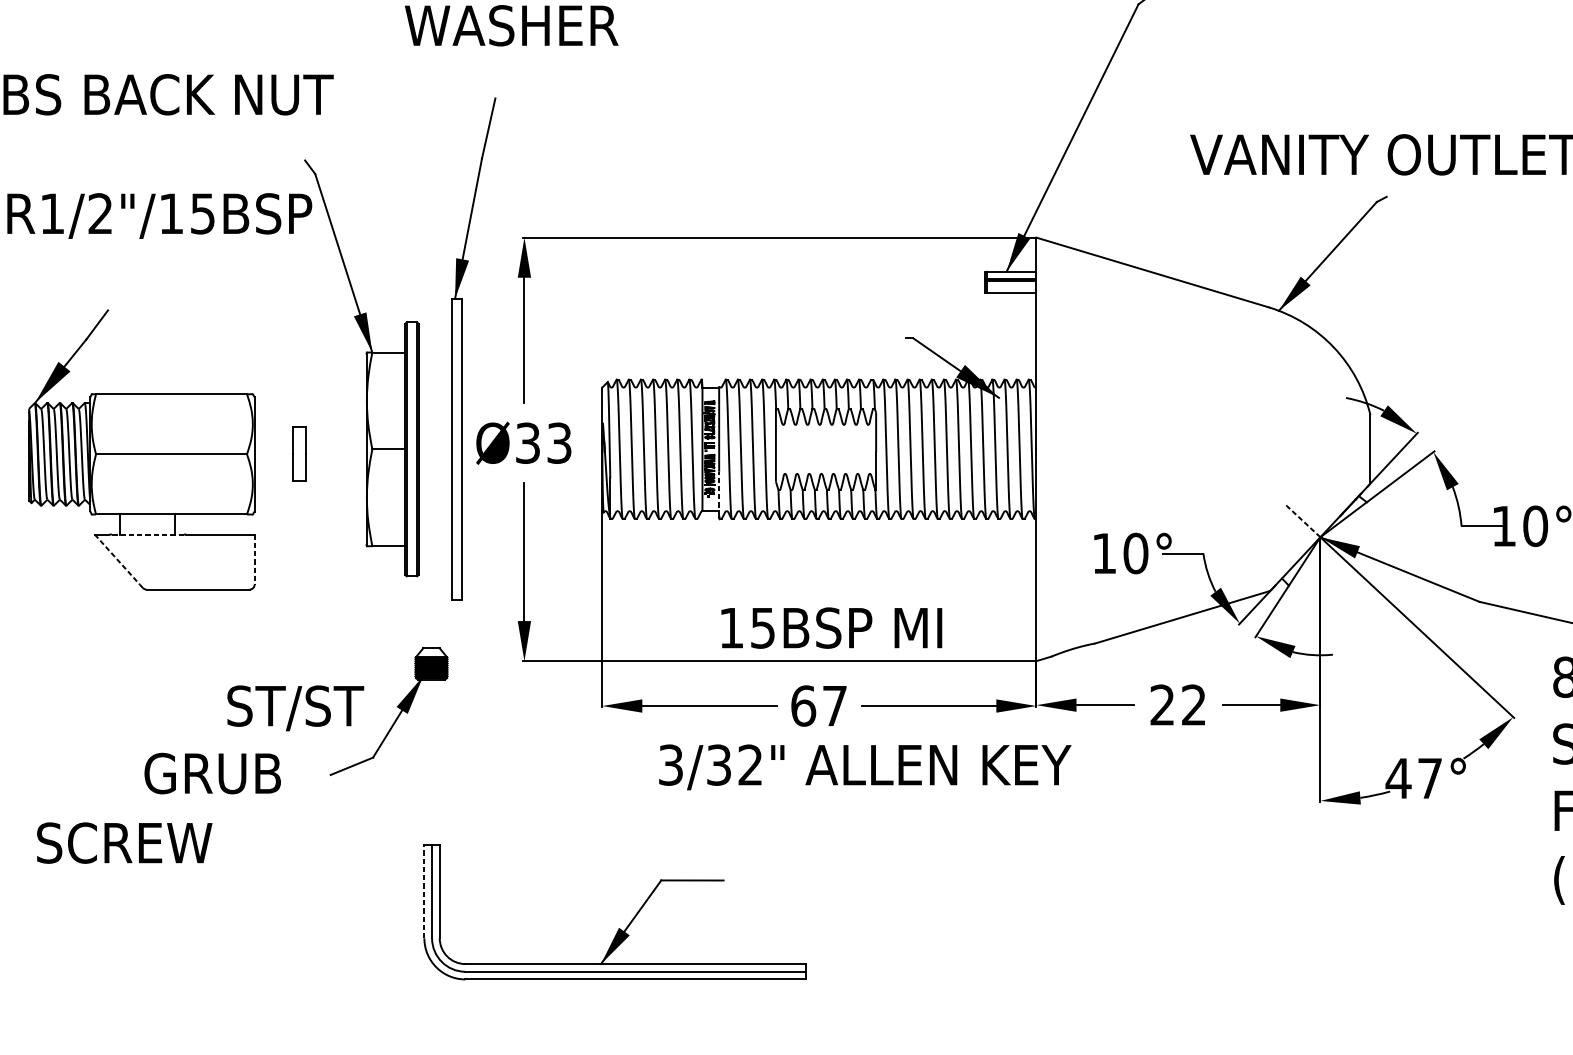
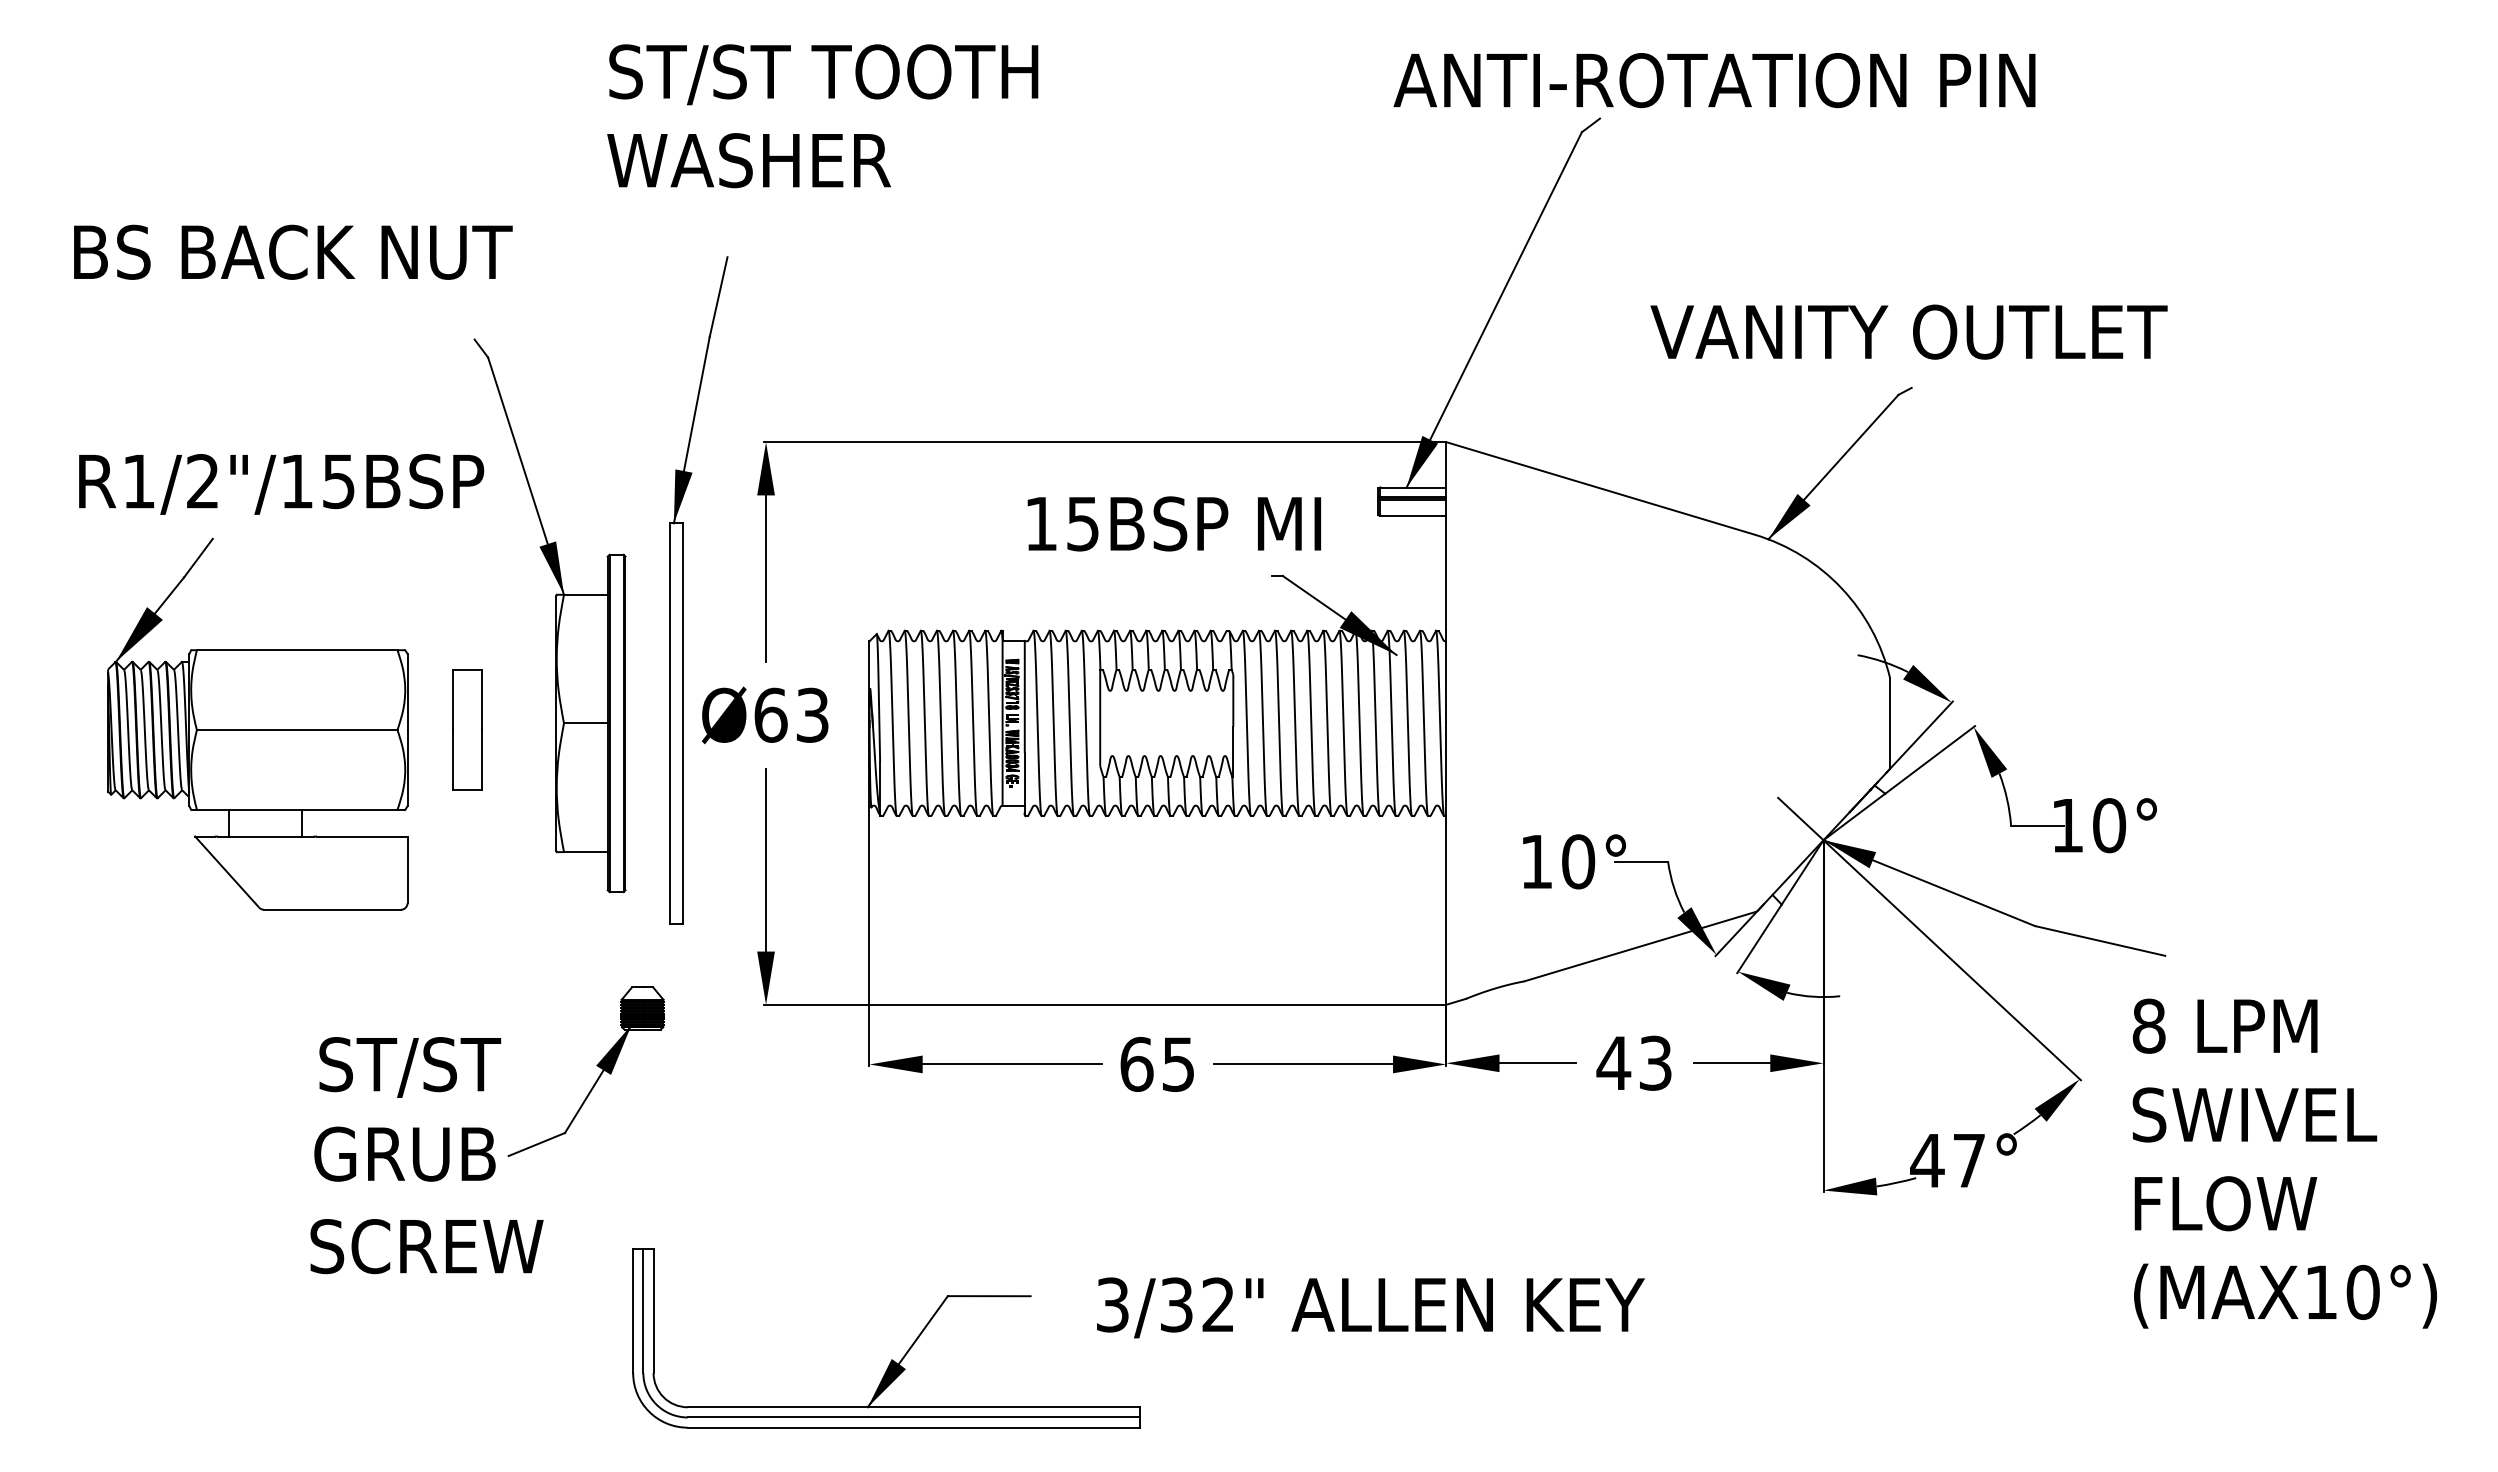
text: (159, 216) -> (281, 484), moved
text: (527, 442) -> (770, 714), Ø33 -> Ø63
part: (299, 453) -> (467, 729), size x1.67
line: (718, 493) -> (1024, 782), dashed -> solid
line: (1303, 520) -> (1800, 818), dashed -> solid
line: (147, 534) -> (265, 836), dashed -> solid
line: (117, 559) -> (225, 869), dashed -> solid
line: (254, 560) -> (407, 870), dashed -> solid
text: (831, 627) -> (1173, 523), moved
text: (1177, 704) -> (1633, 1062), 22 -> 43
text: (834, 706) -> (1178, 1064), 67 -> 65
text: (295, 708) -> (410, 1067), moved
text: (864, 767) -> (1370, 1307), moved
text: (212, 773) -> (404, 1153), moved
text: (124, 843) -> (426, 1246), moved
line: (424, 891) -> (633, 1310), dashed -> solid

